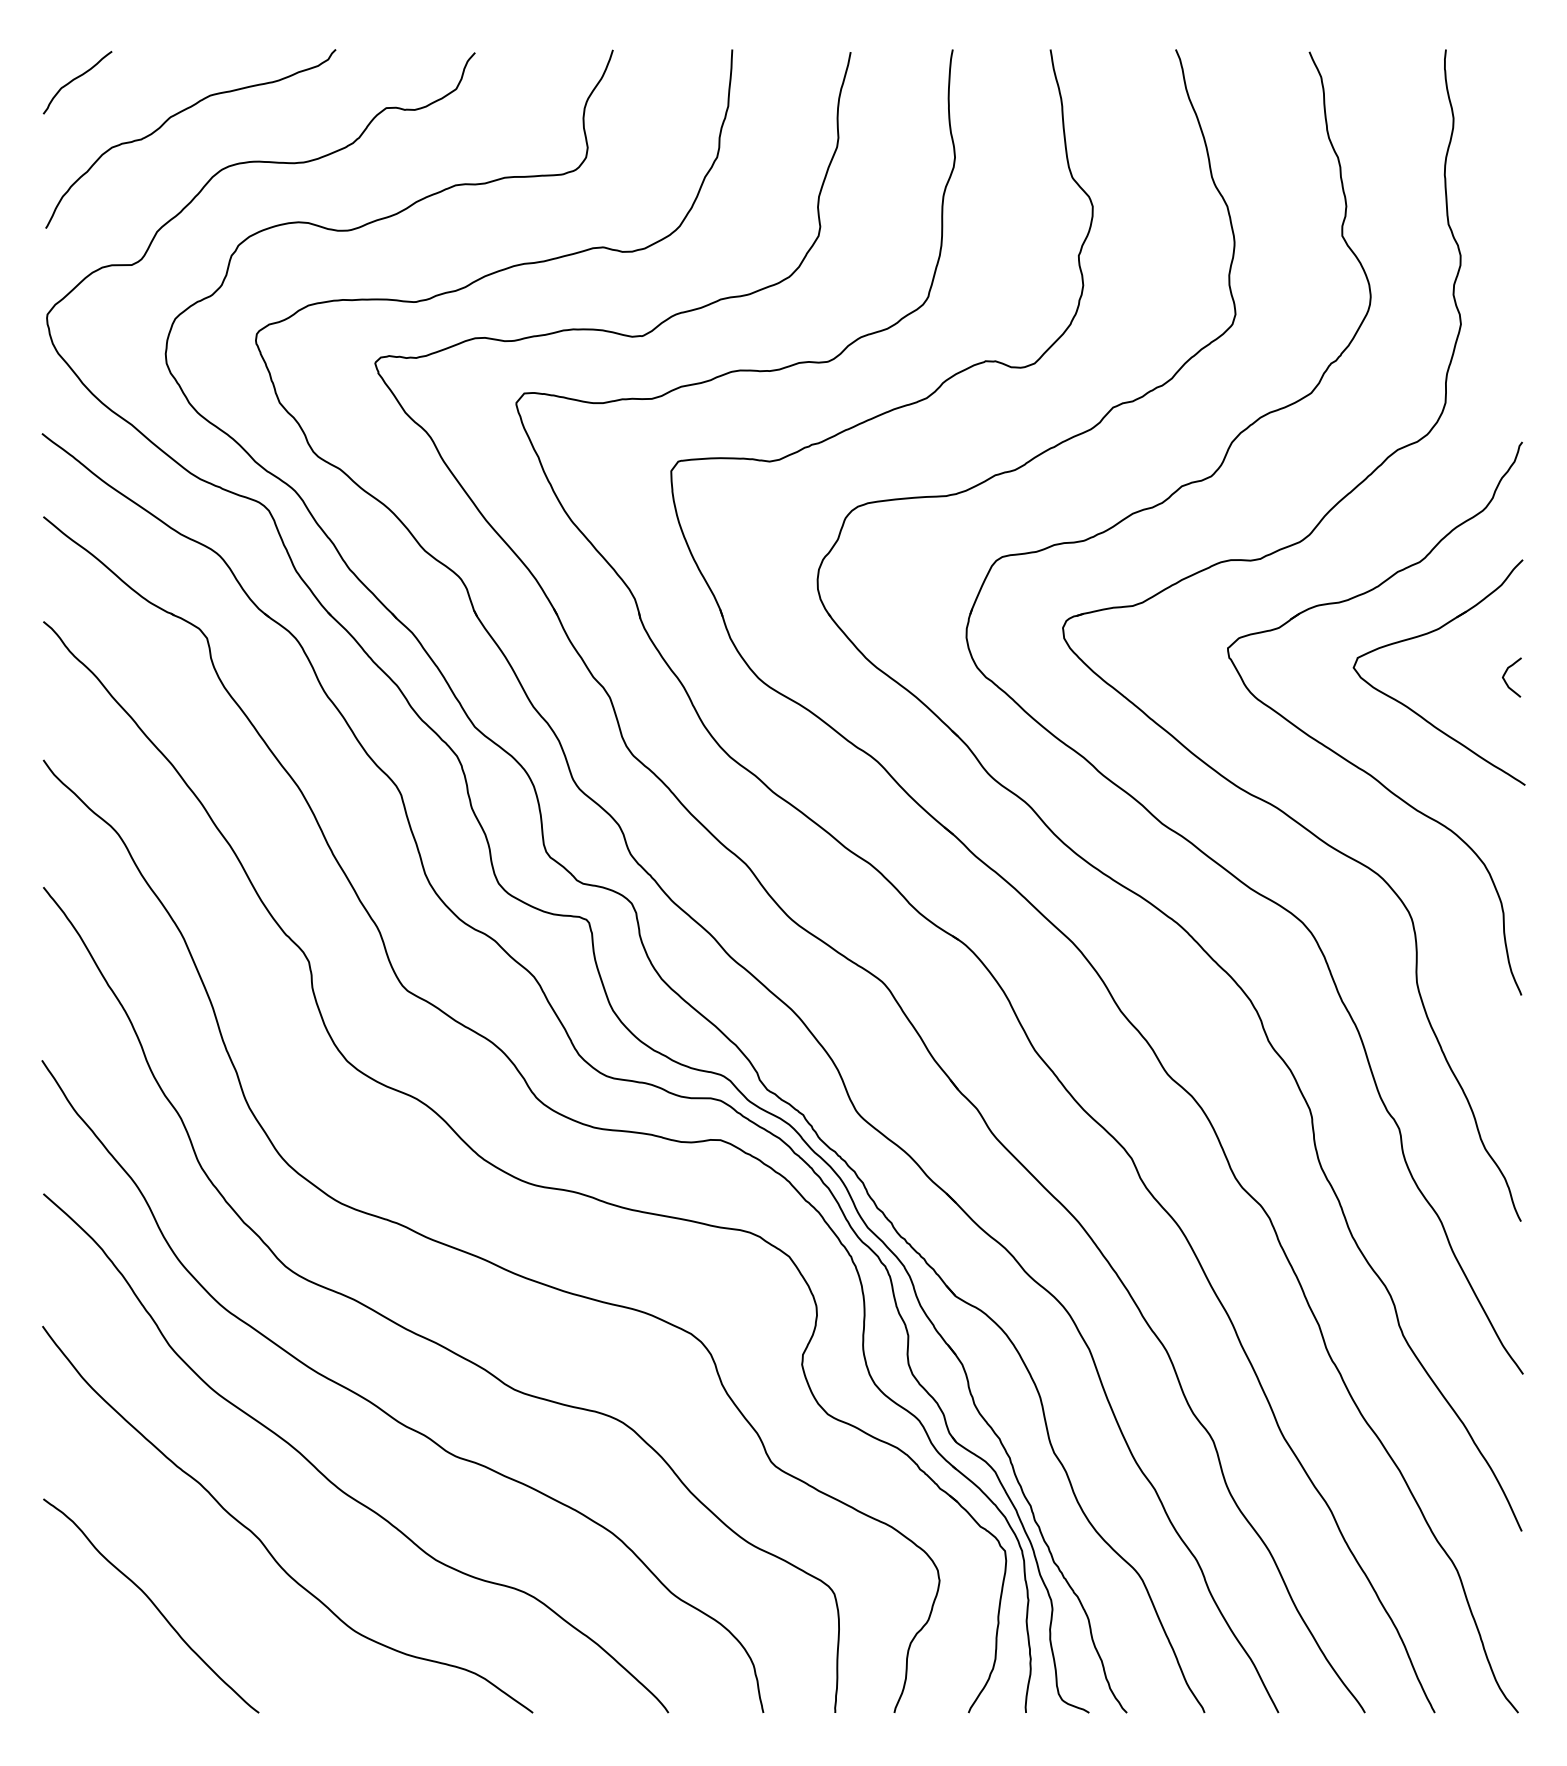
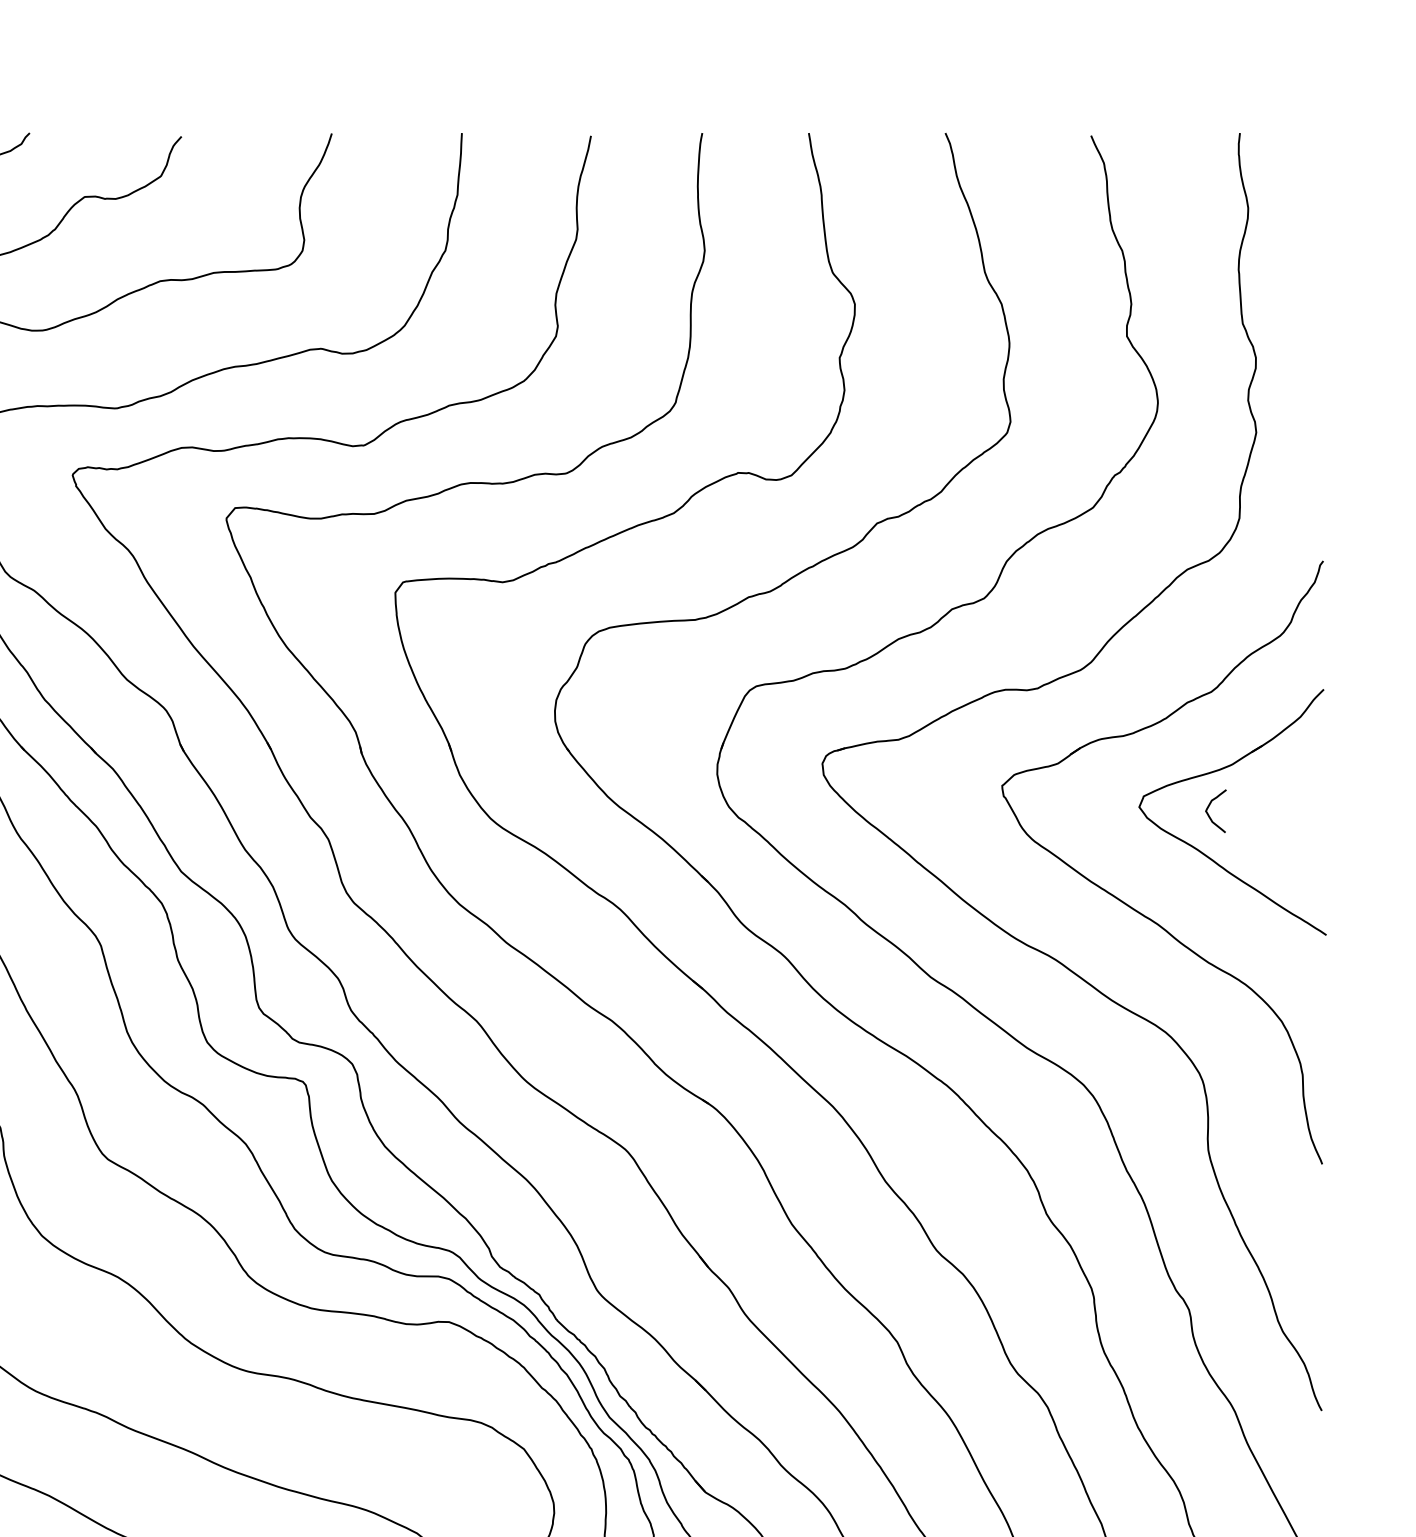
curve: (1505, 679) -> (1208, 813), moved

